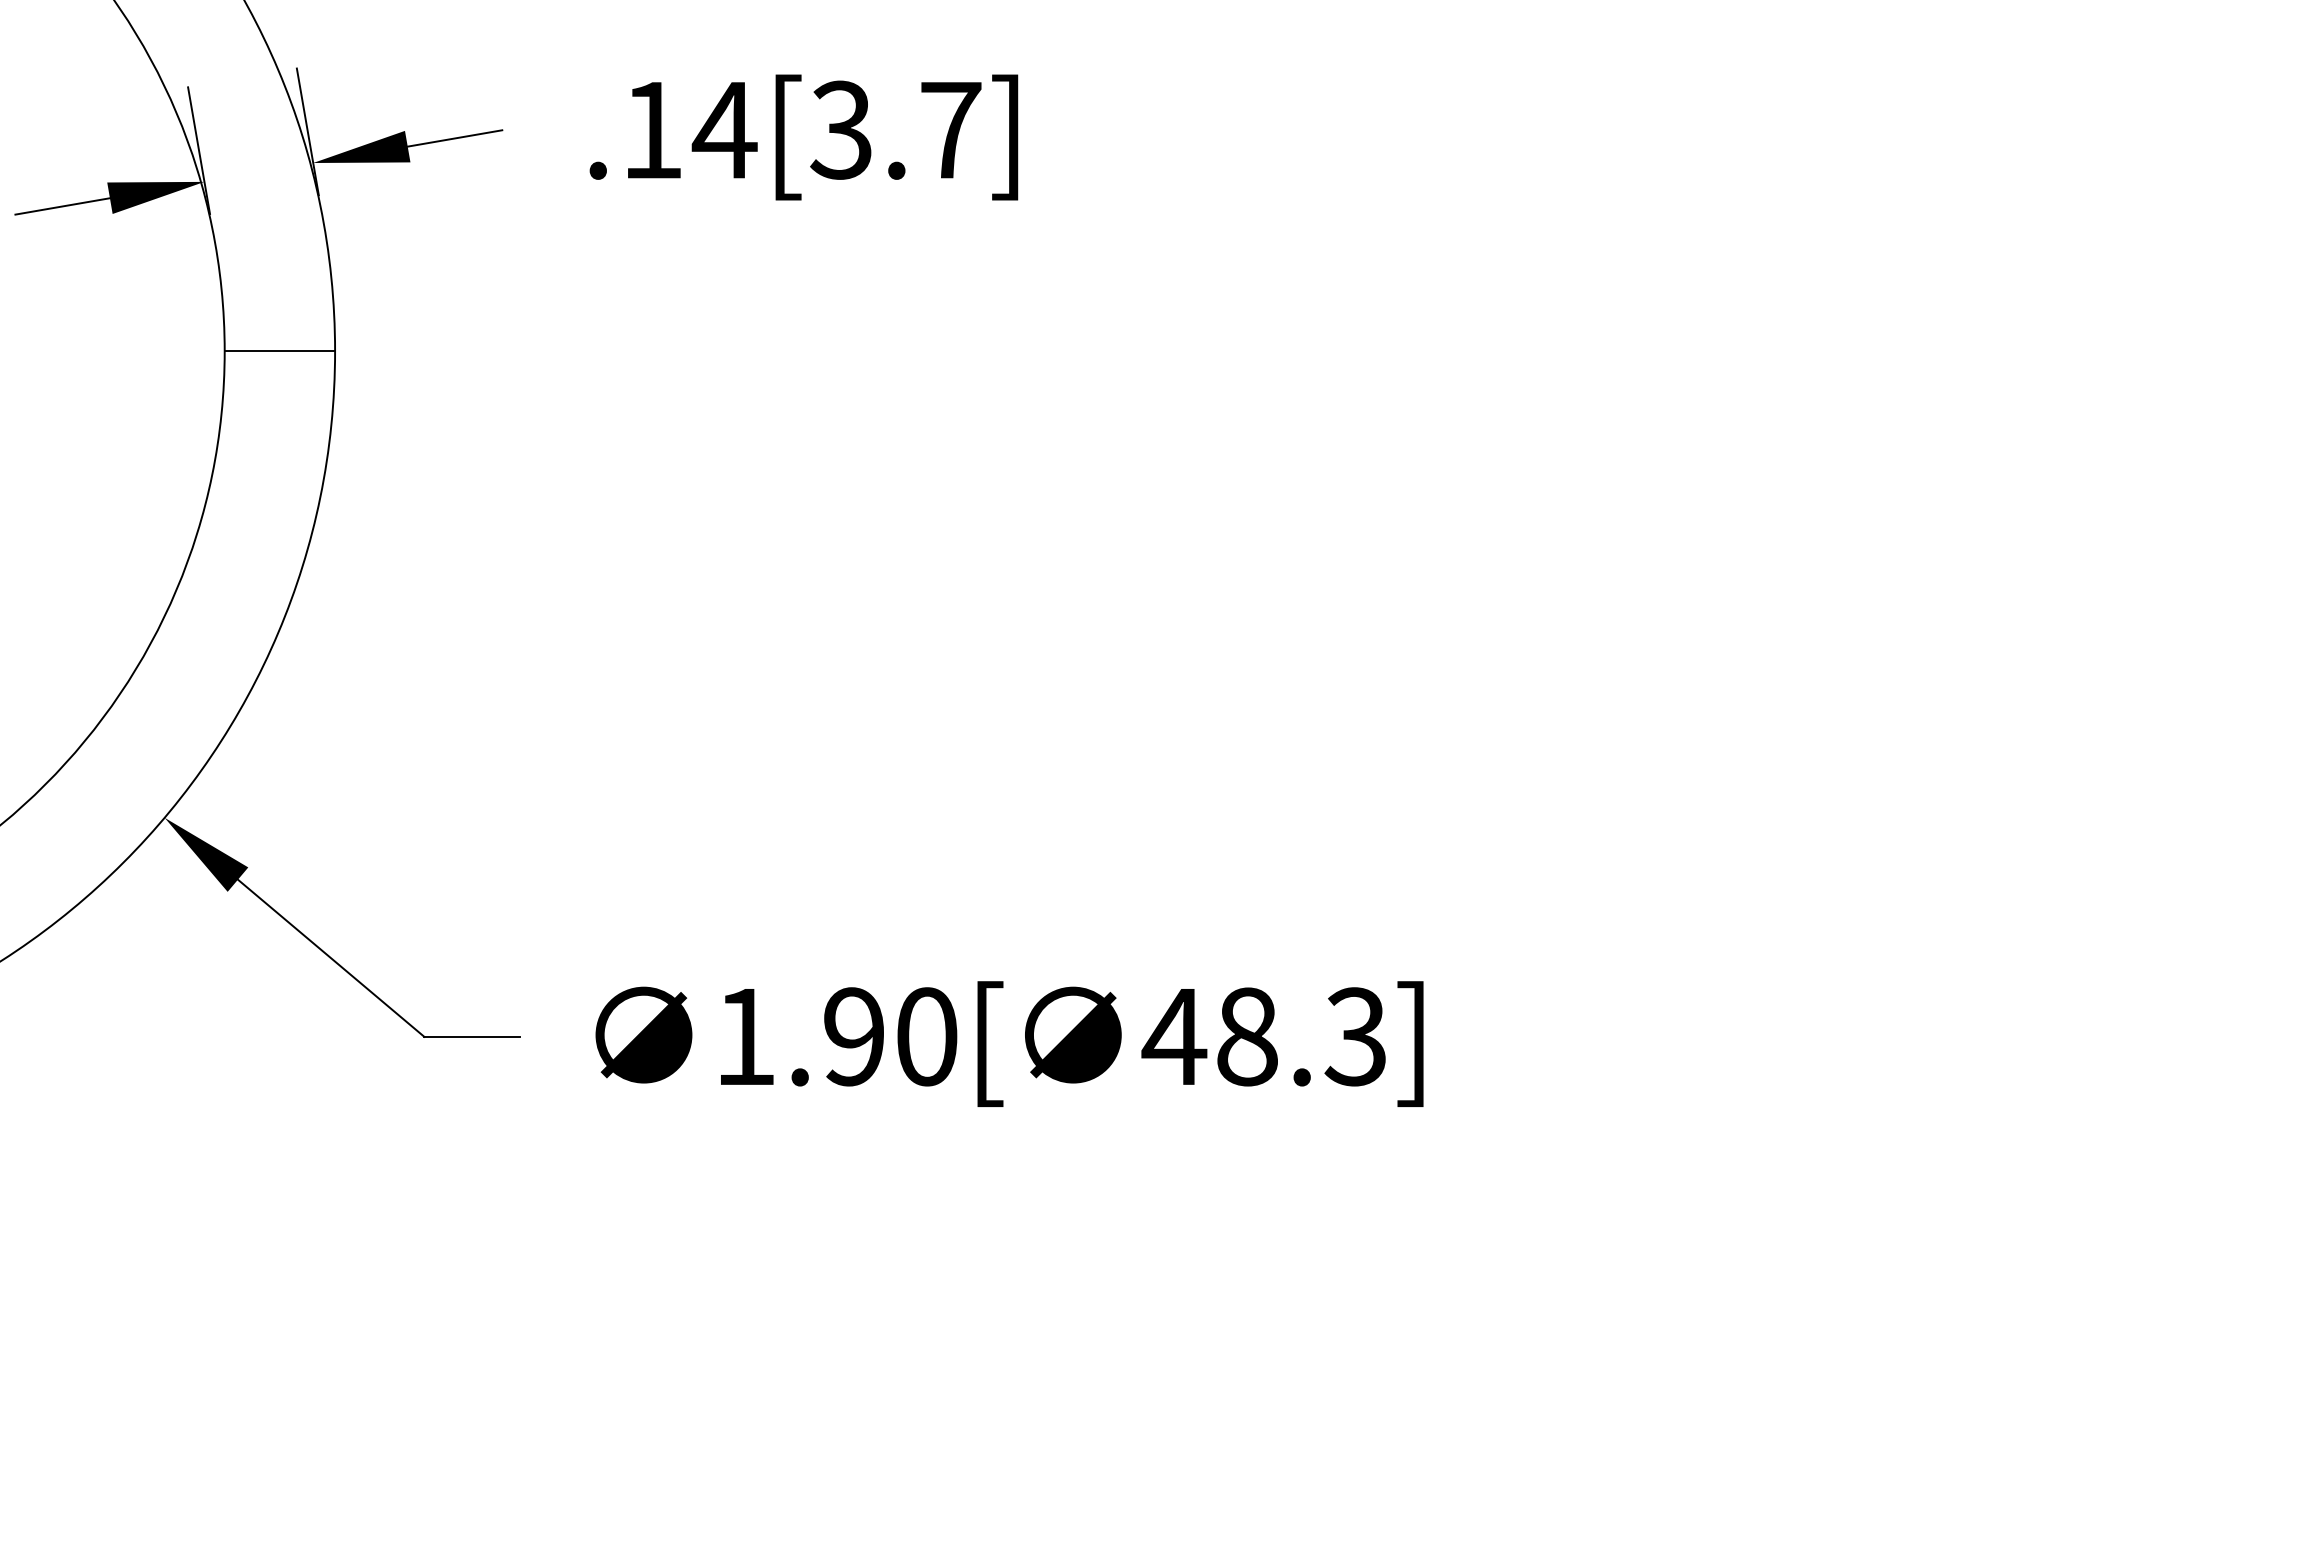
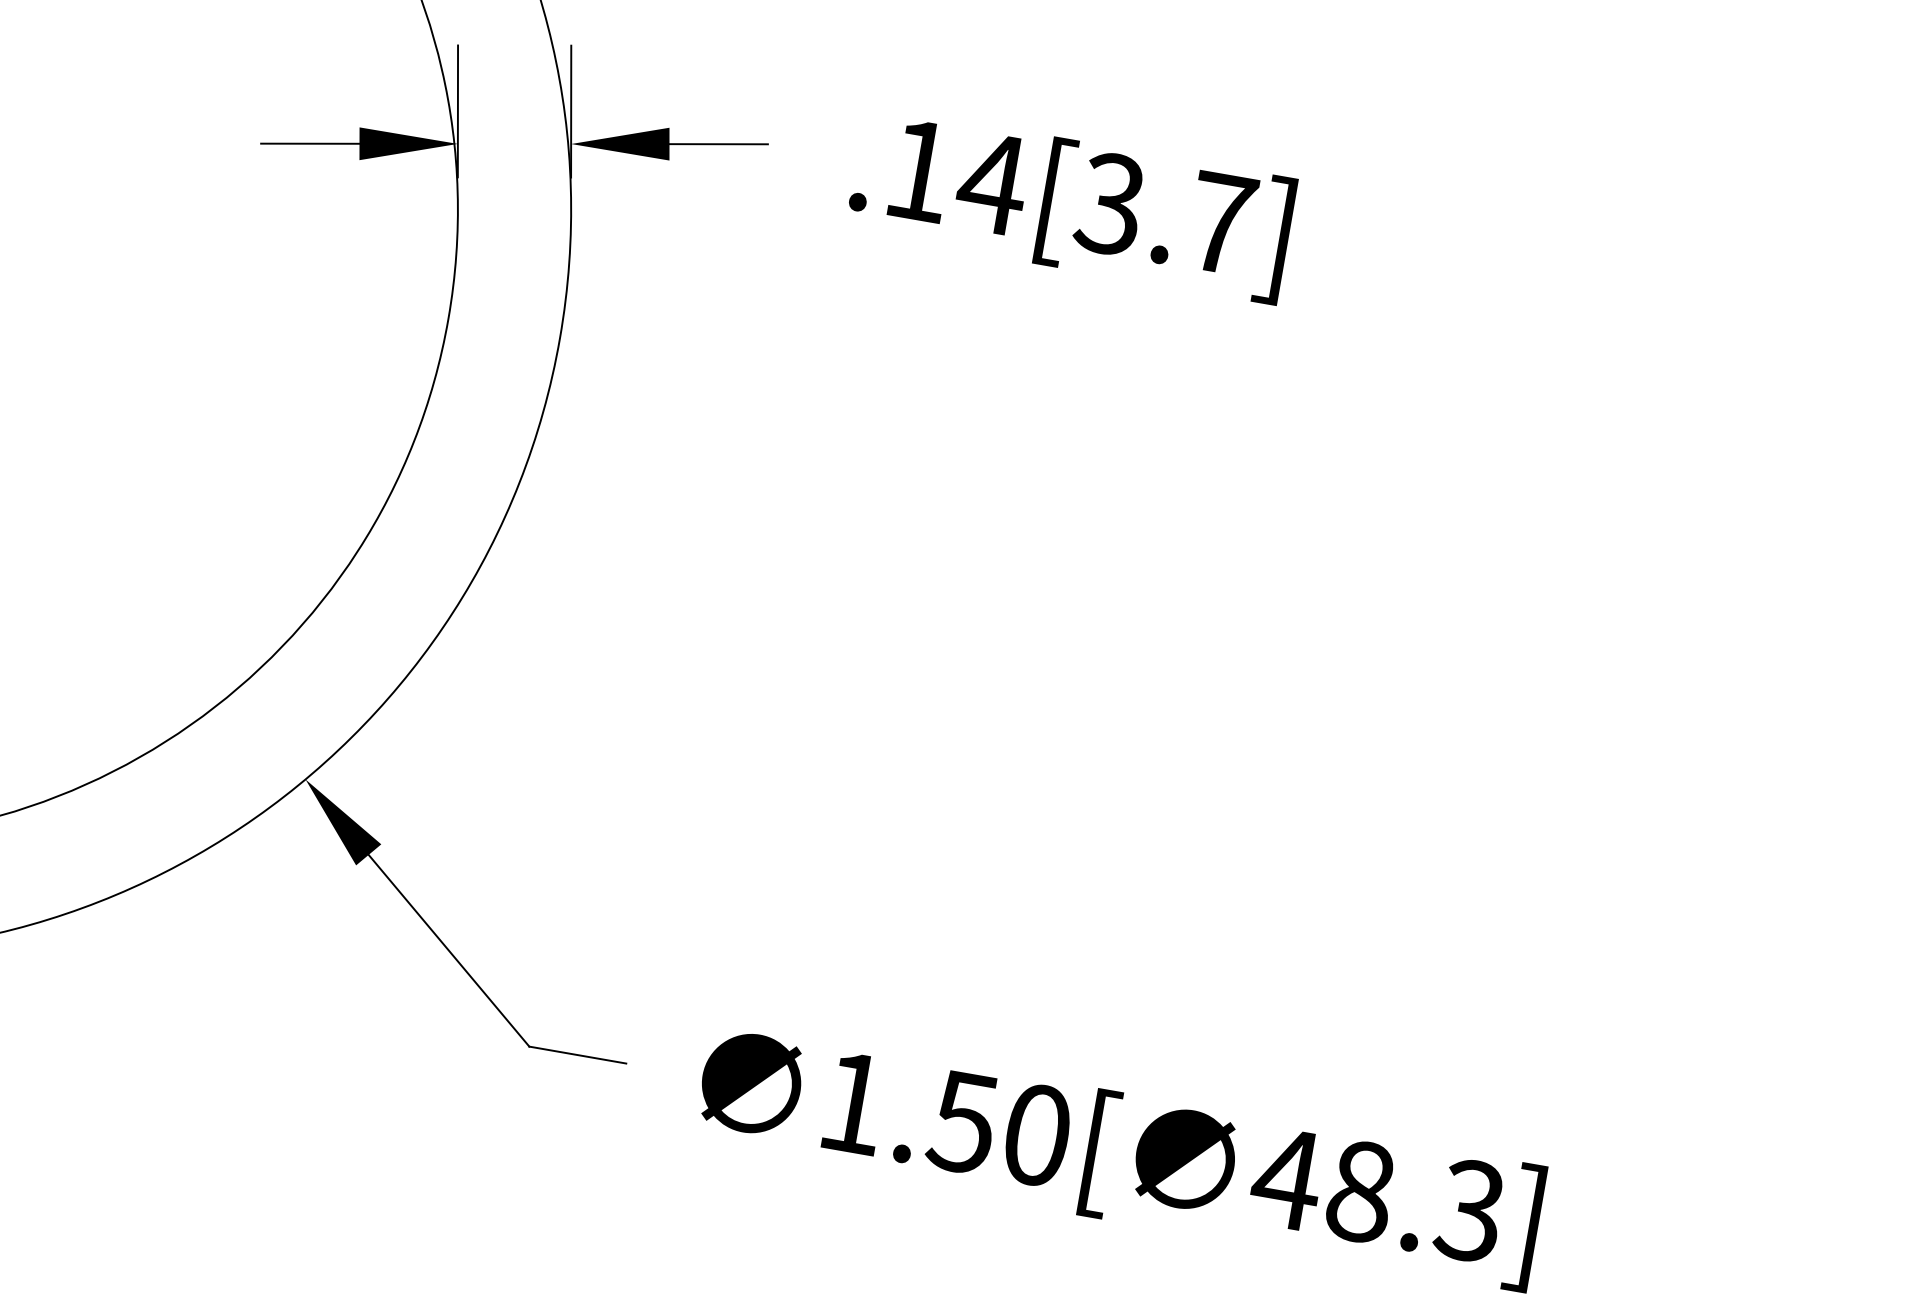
line: (279, 351) -> (503, 328), removed
text: (853, 1036) -> (962, 1121), 1.90[ -> 1.50[

